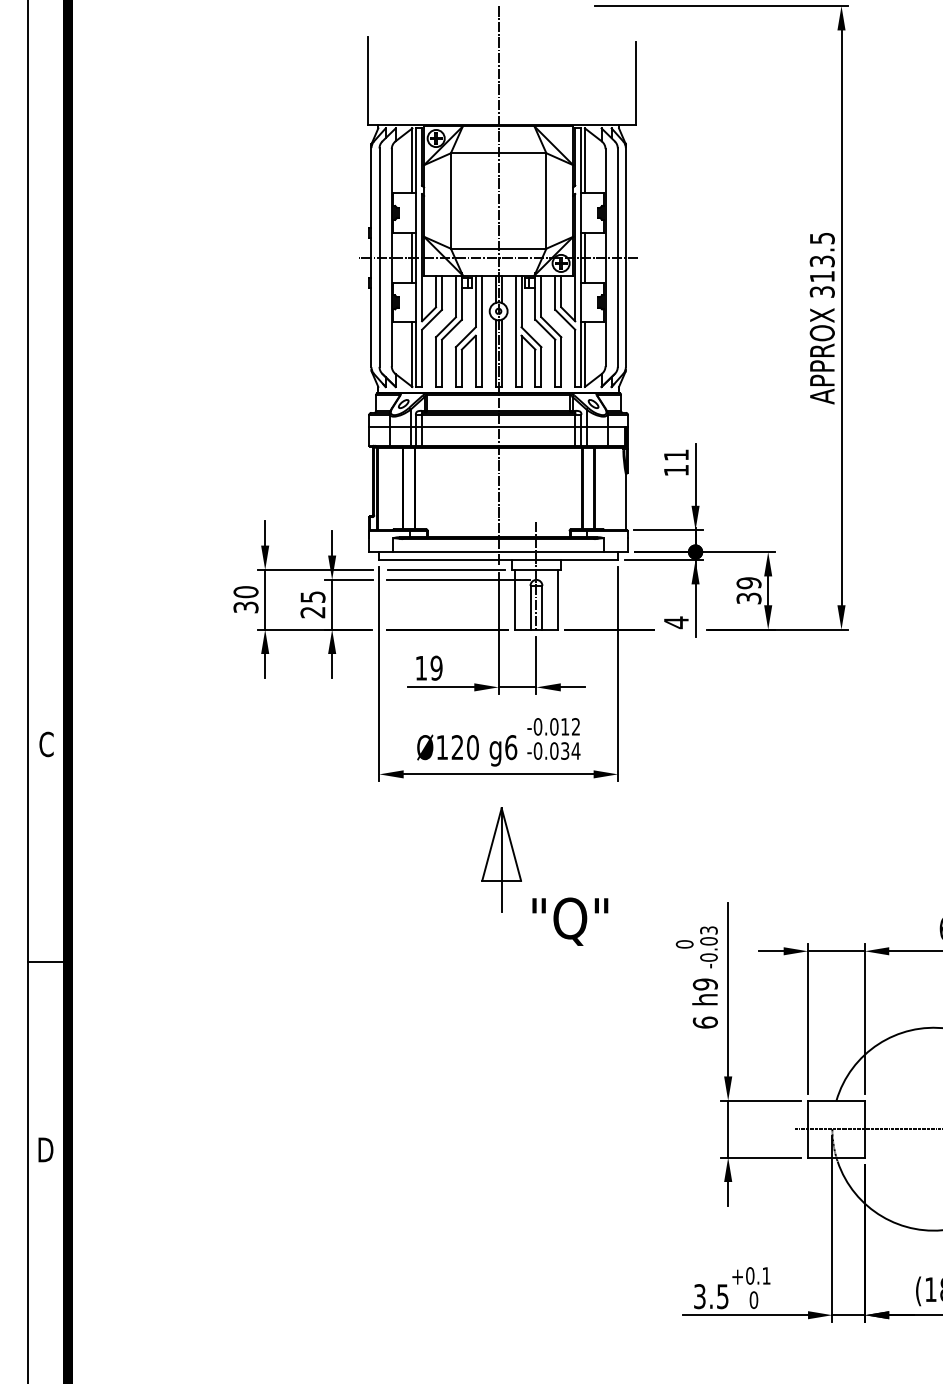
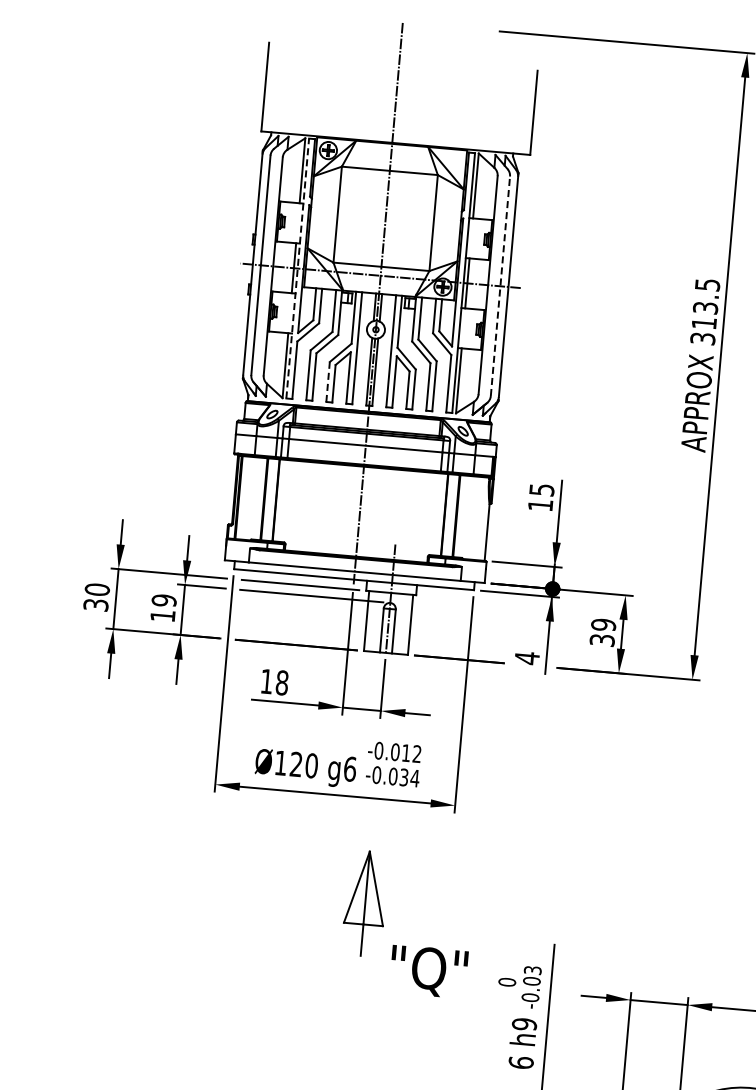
line: (416, 257) -> (298, 268), solid -> dashed
line: (617, 257) -> (500, 286), solid -> dashed
line: (455, 367) -> (327, 382), solid -> dashed
text: (676, 454) -> (542, 489), 11 -> 15
text: (312, 604) -> (163, 607), 25 -> 19
text: (436, 668) -> (282, 683), 19 -> 18
part: (544, 898) -> (404, 946), moved

